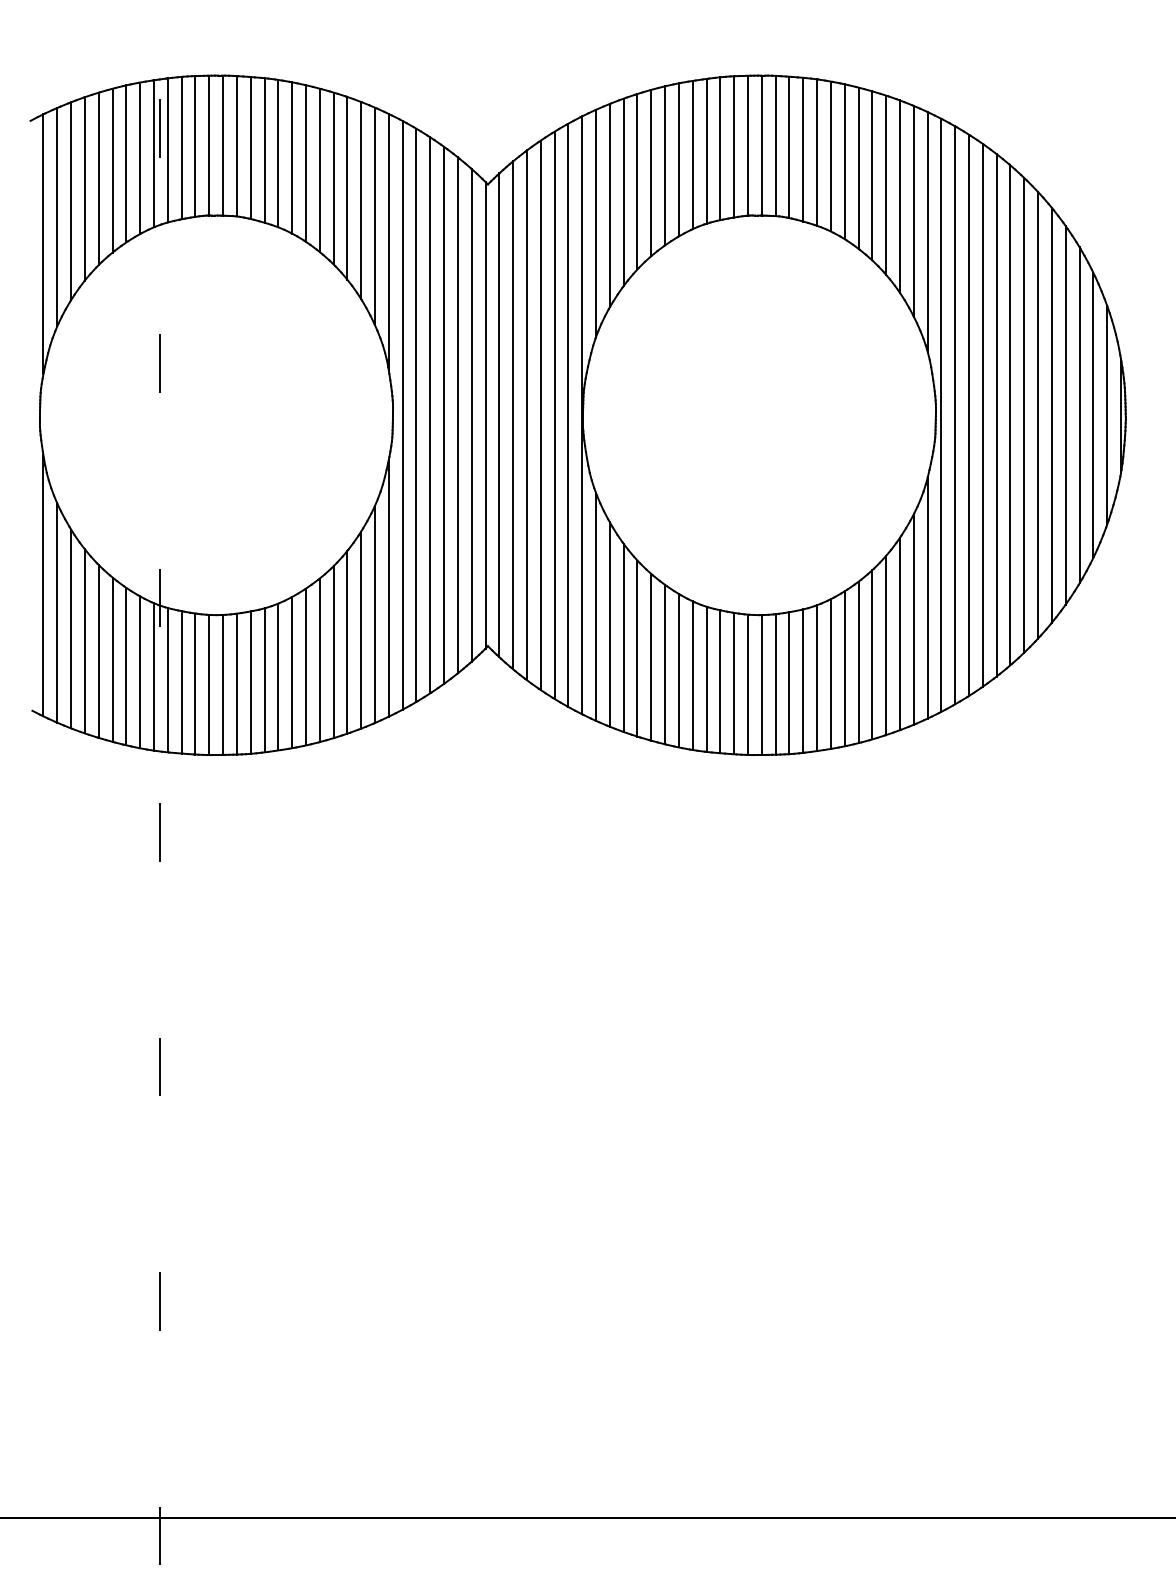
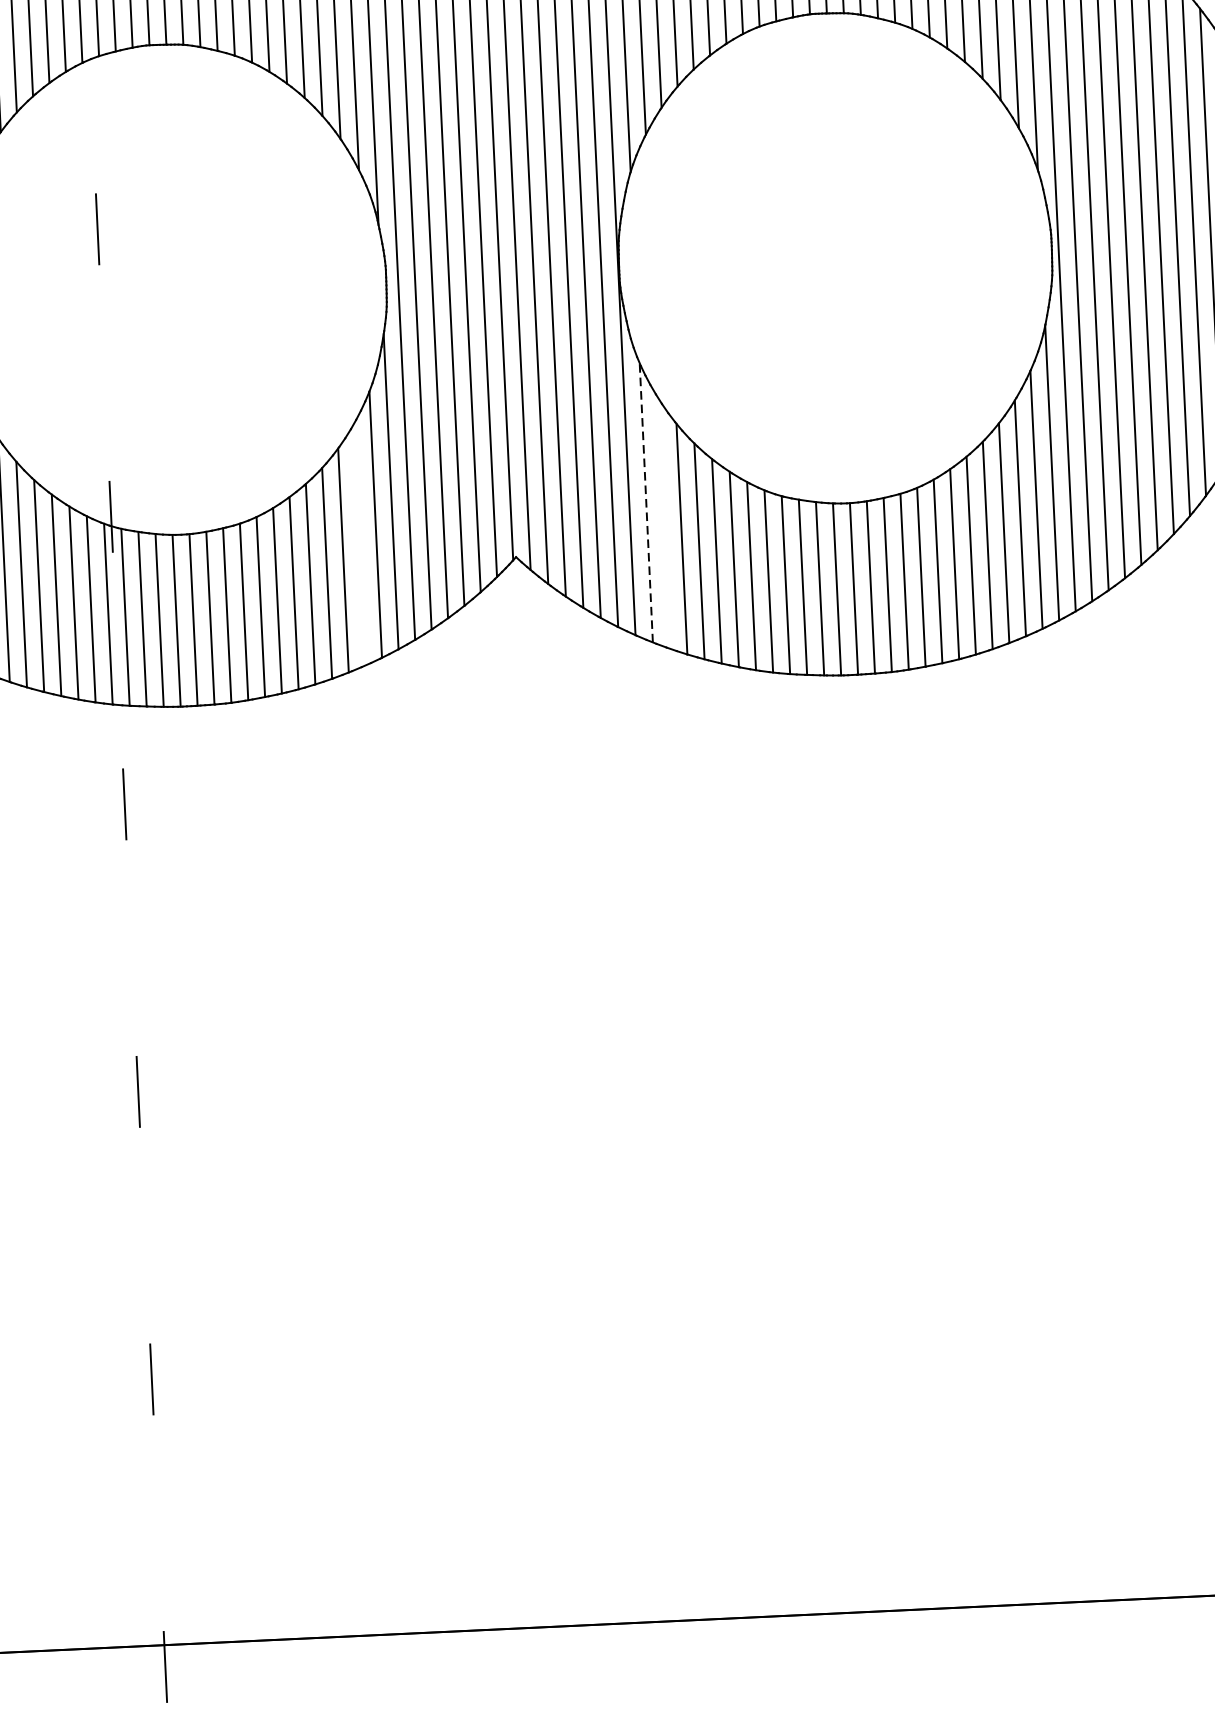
line: (596, 607) -> (646, 503), solid -> dashed
line: (609, 624) -> (663, 523), removed
line: (361, 629) -> (360, 543), removed

